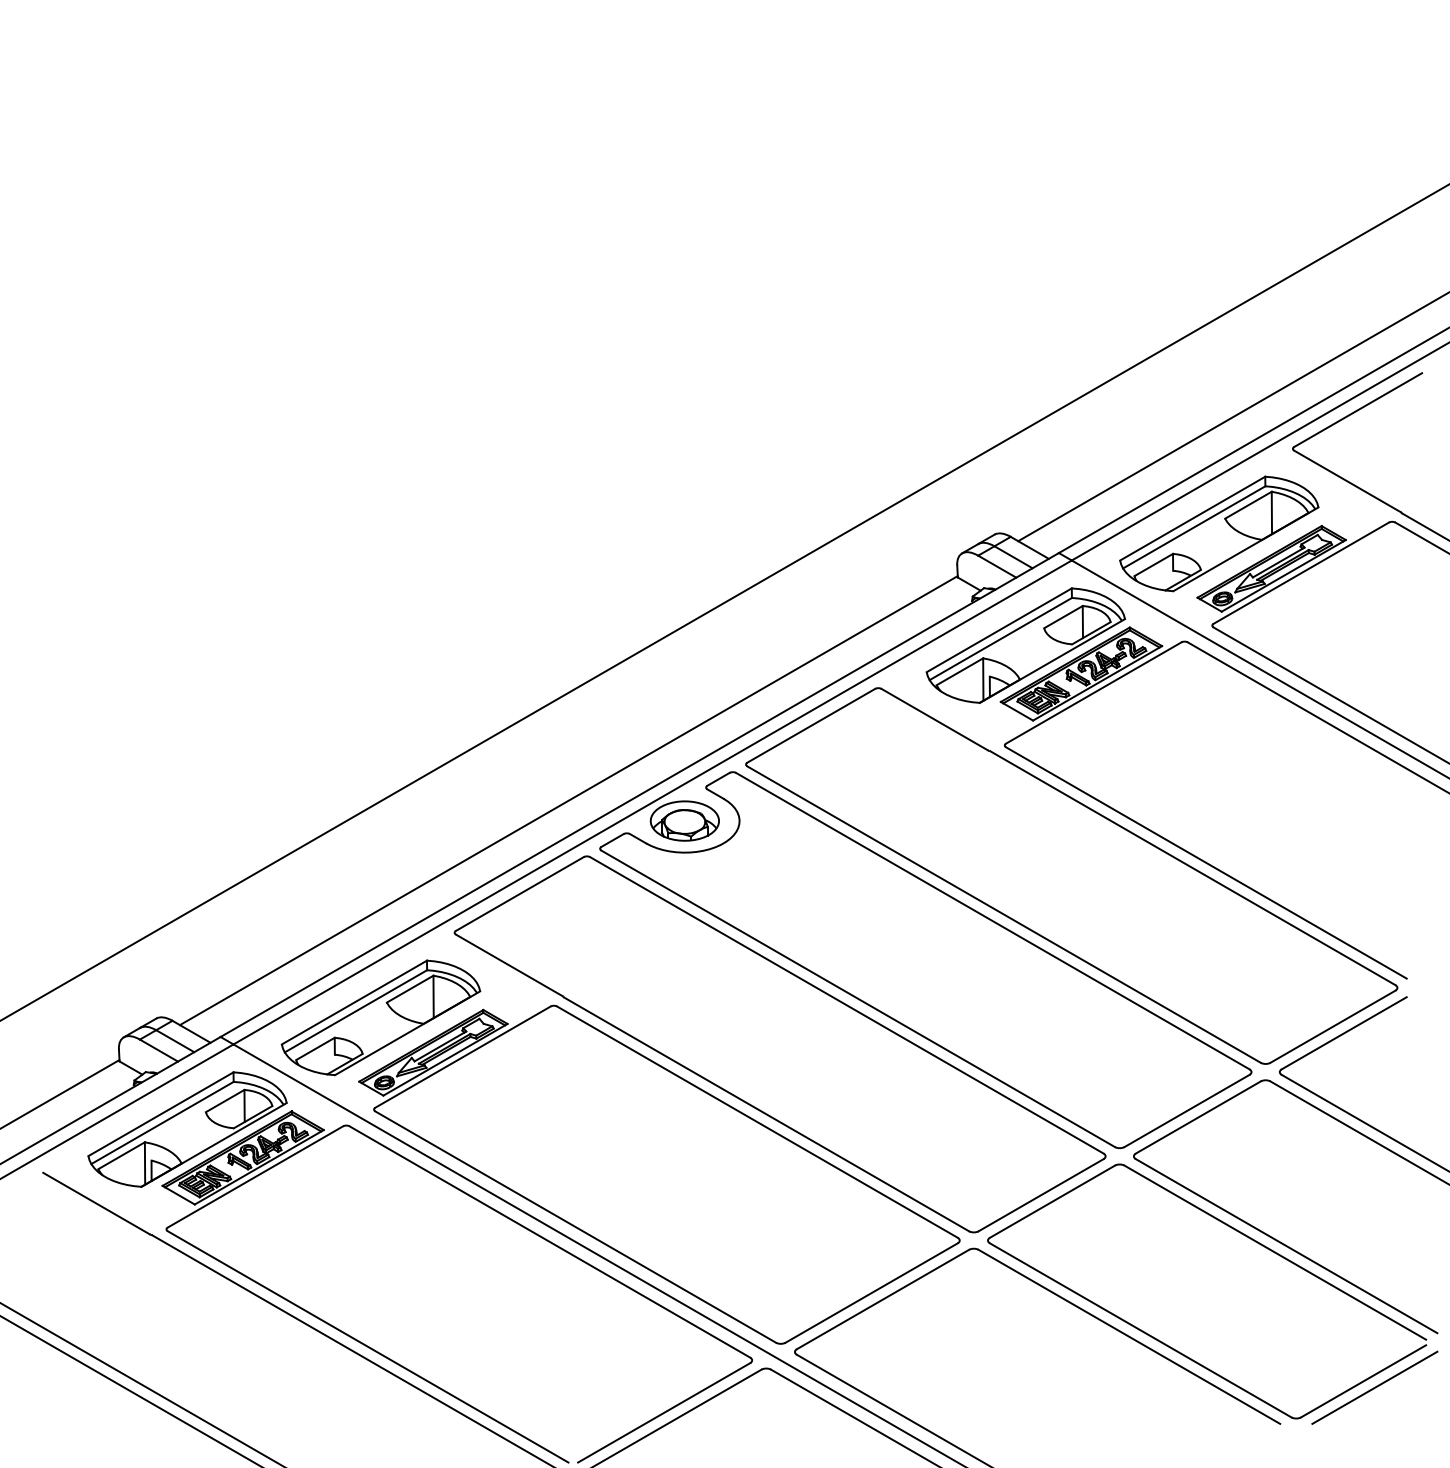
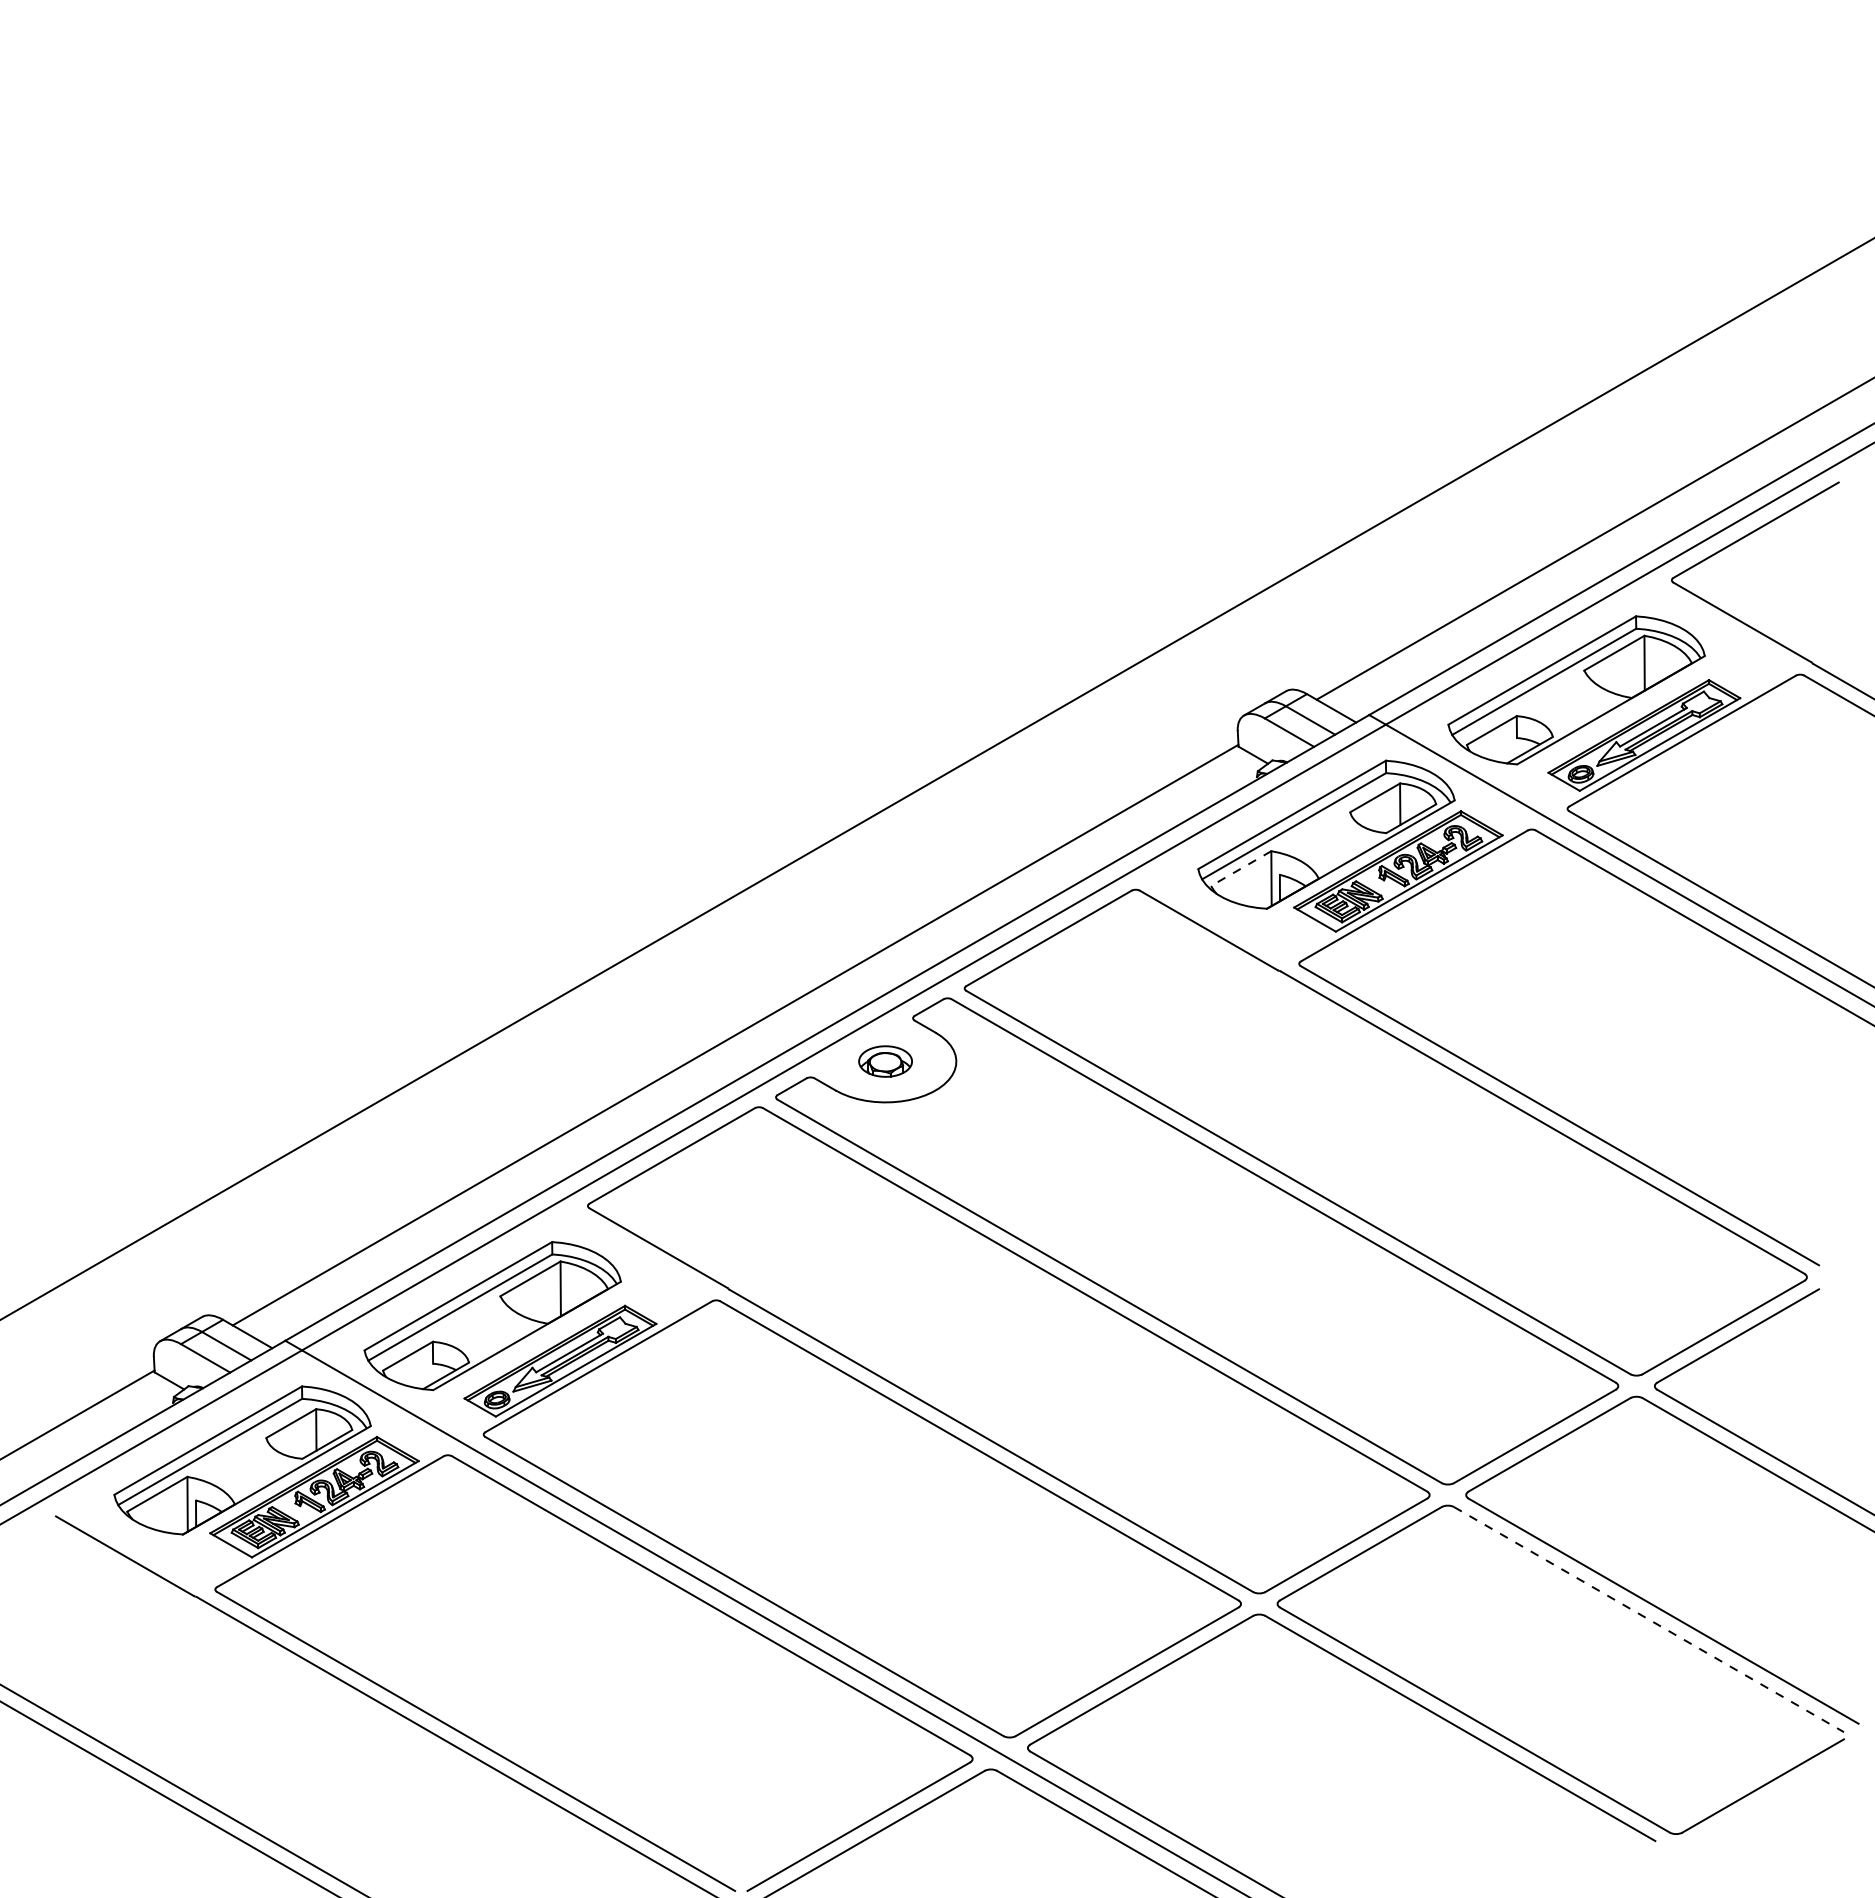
line: (960, 671) -> (1241, 868), solid -> dashed
part: (684, 821) -> (885, 1061), size x0.6
line: (1275, 1252) -> (1649, 1619), solid -> dashed
line: (1374, 1387) -> (1777, 1794), removed

